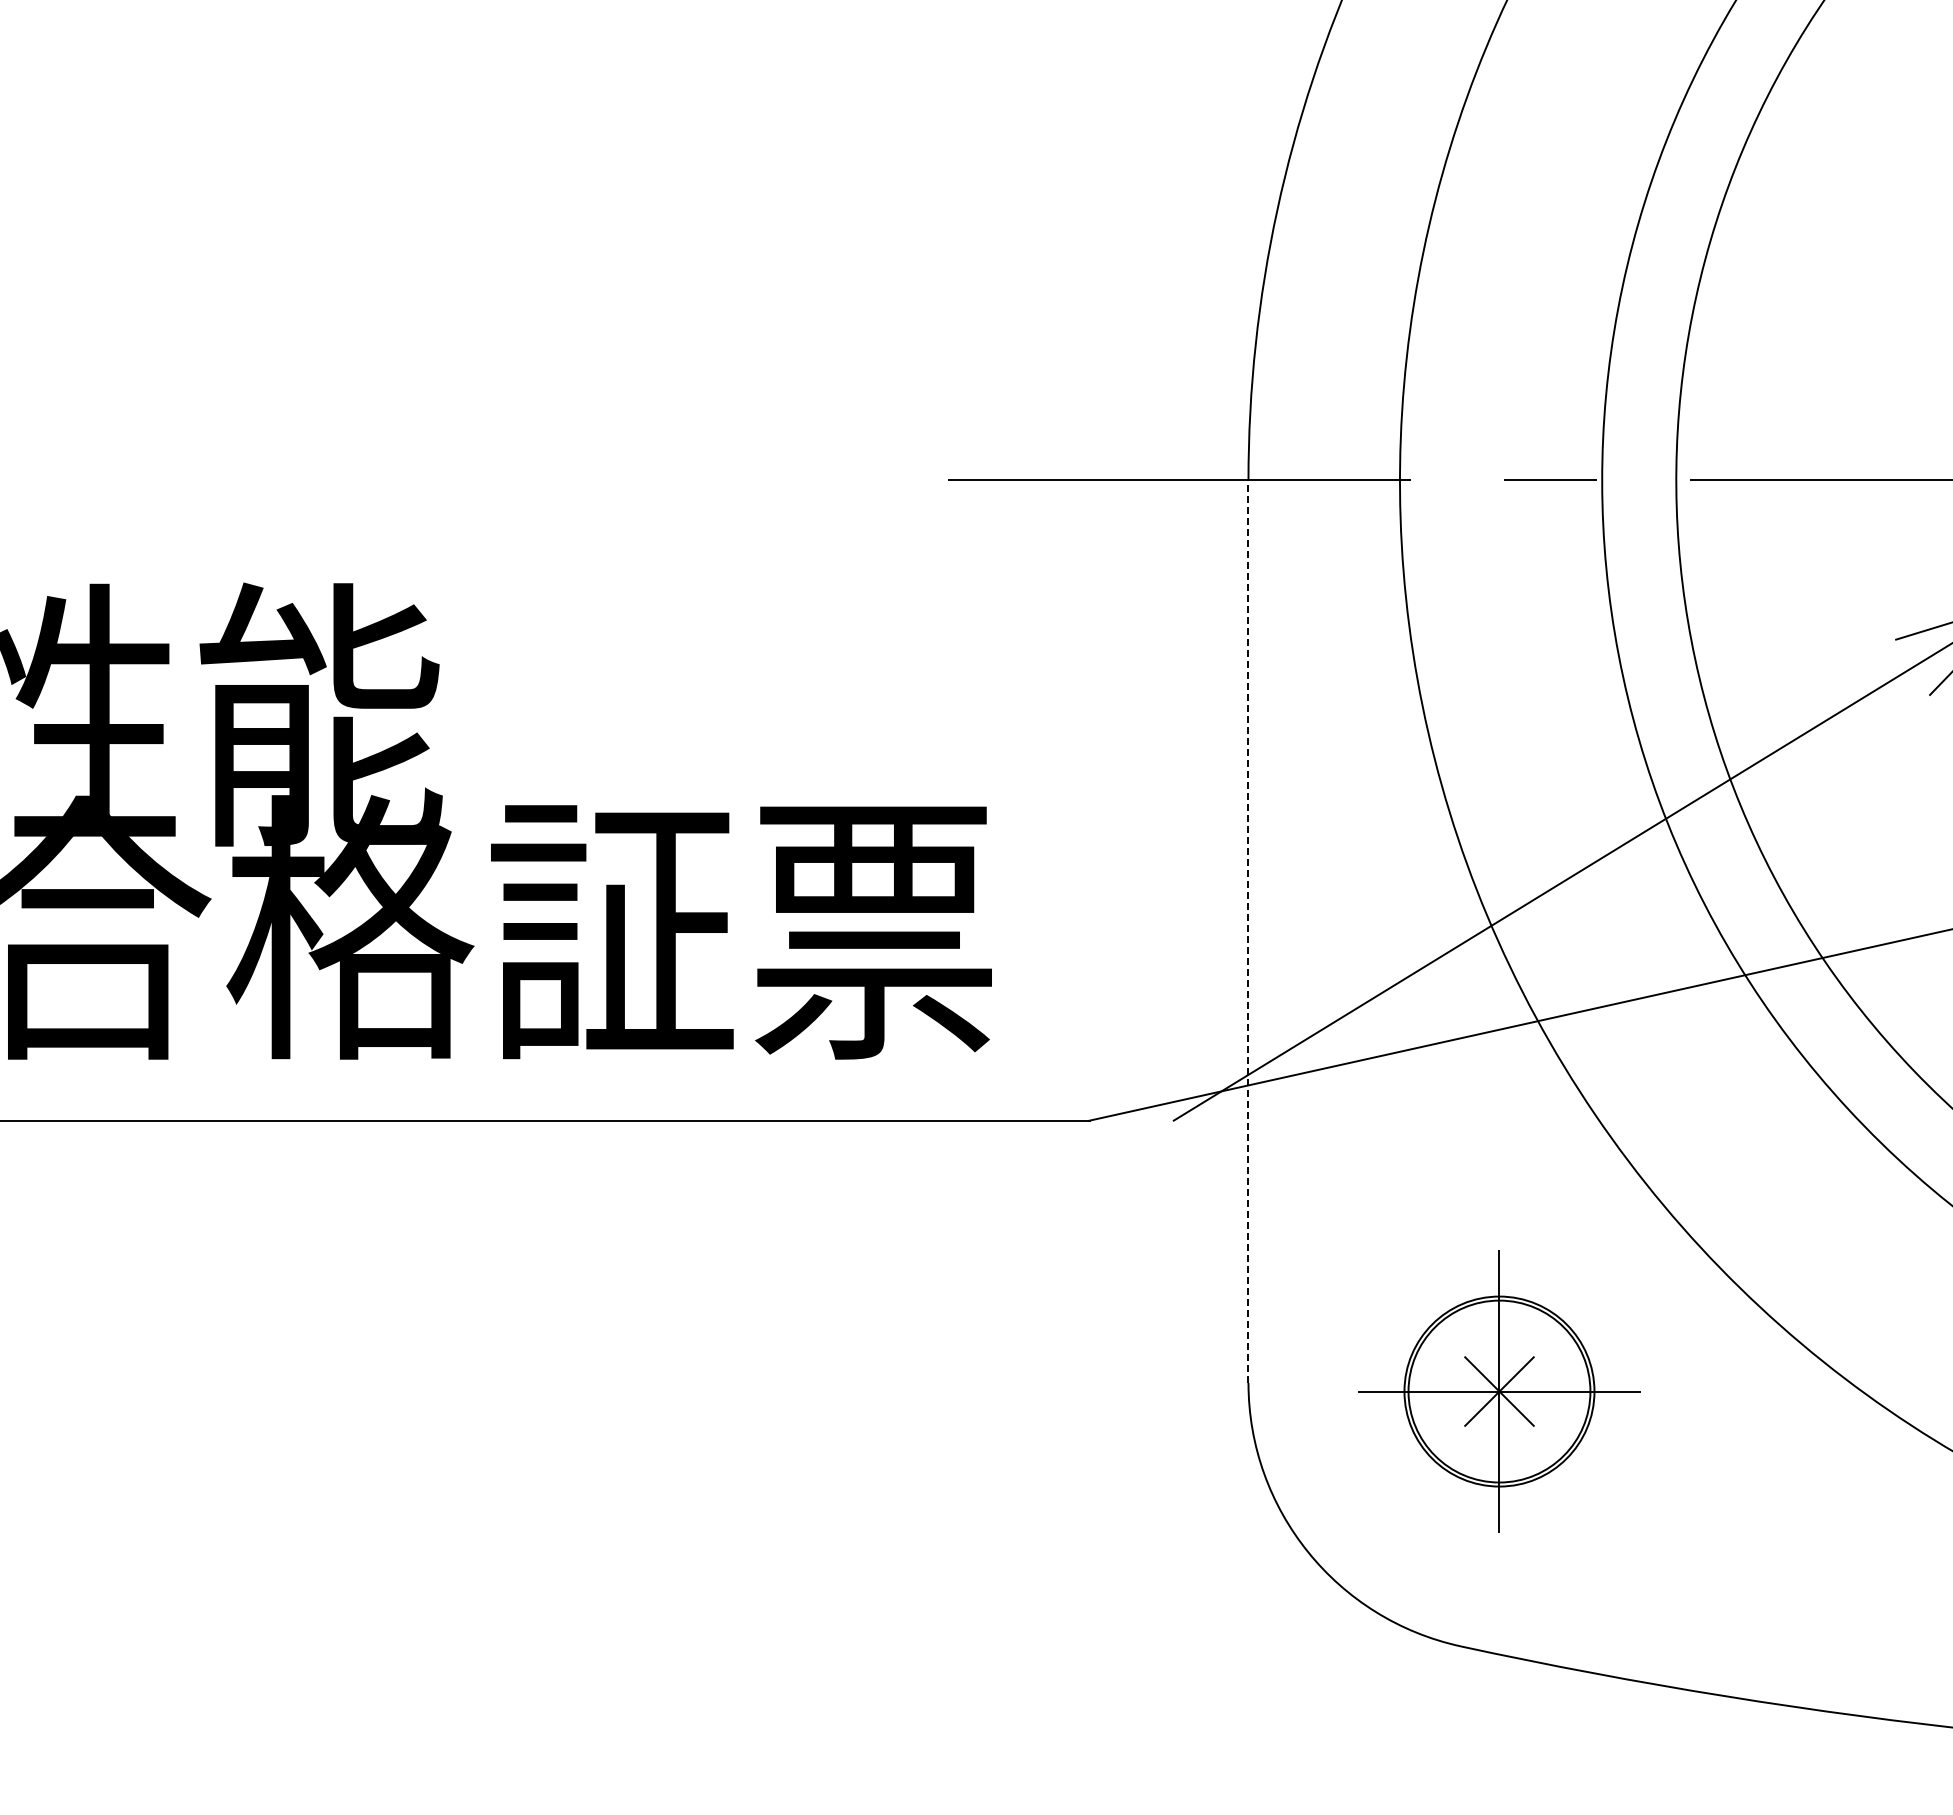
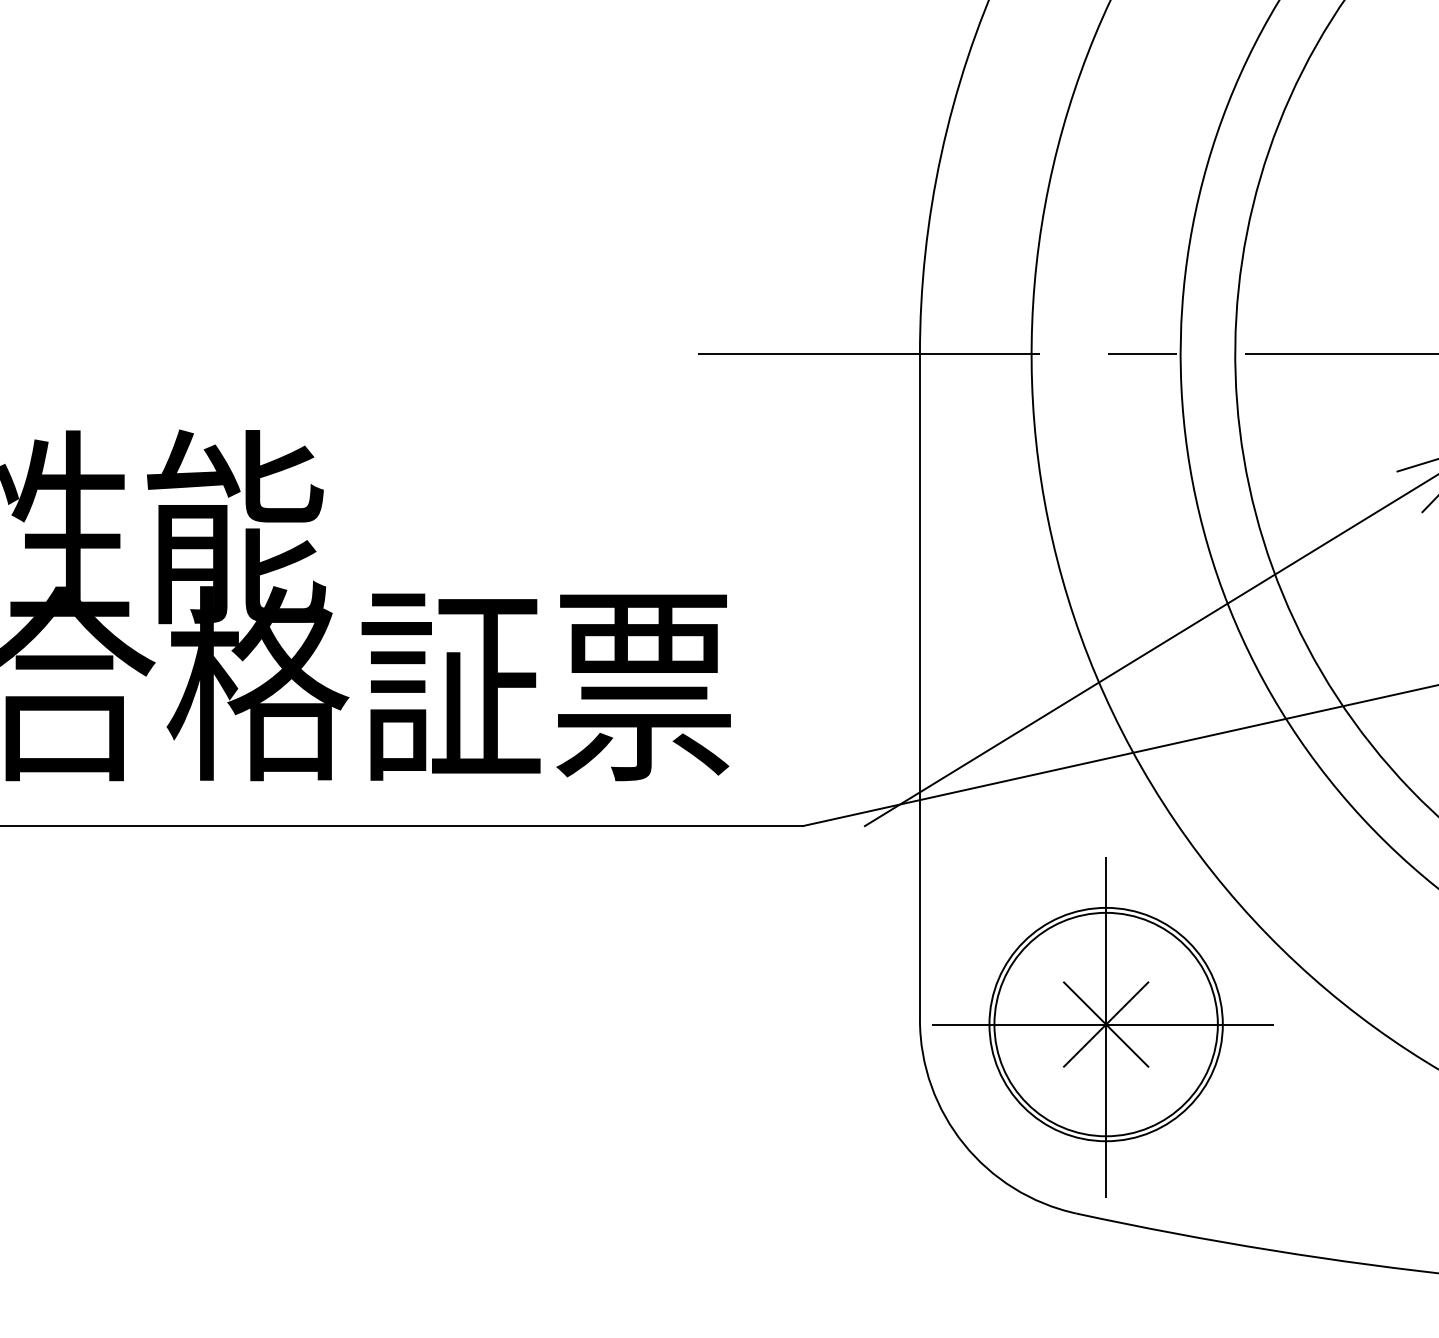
line: (1248, 931) -> (919, 686), dashed -> solid
part: (1496, 1393) -> (1102, 1027), size x1.67

